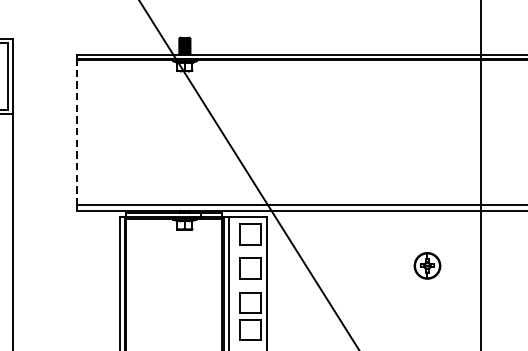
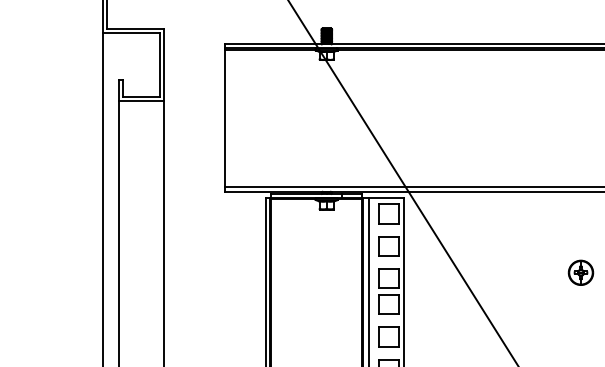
line: (77, 132) -> (225, 117), dashed -> solid
part: (426, 265) -> (580, 272), moved

